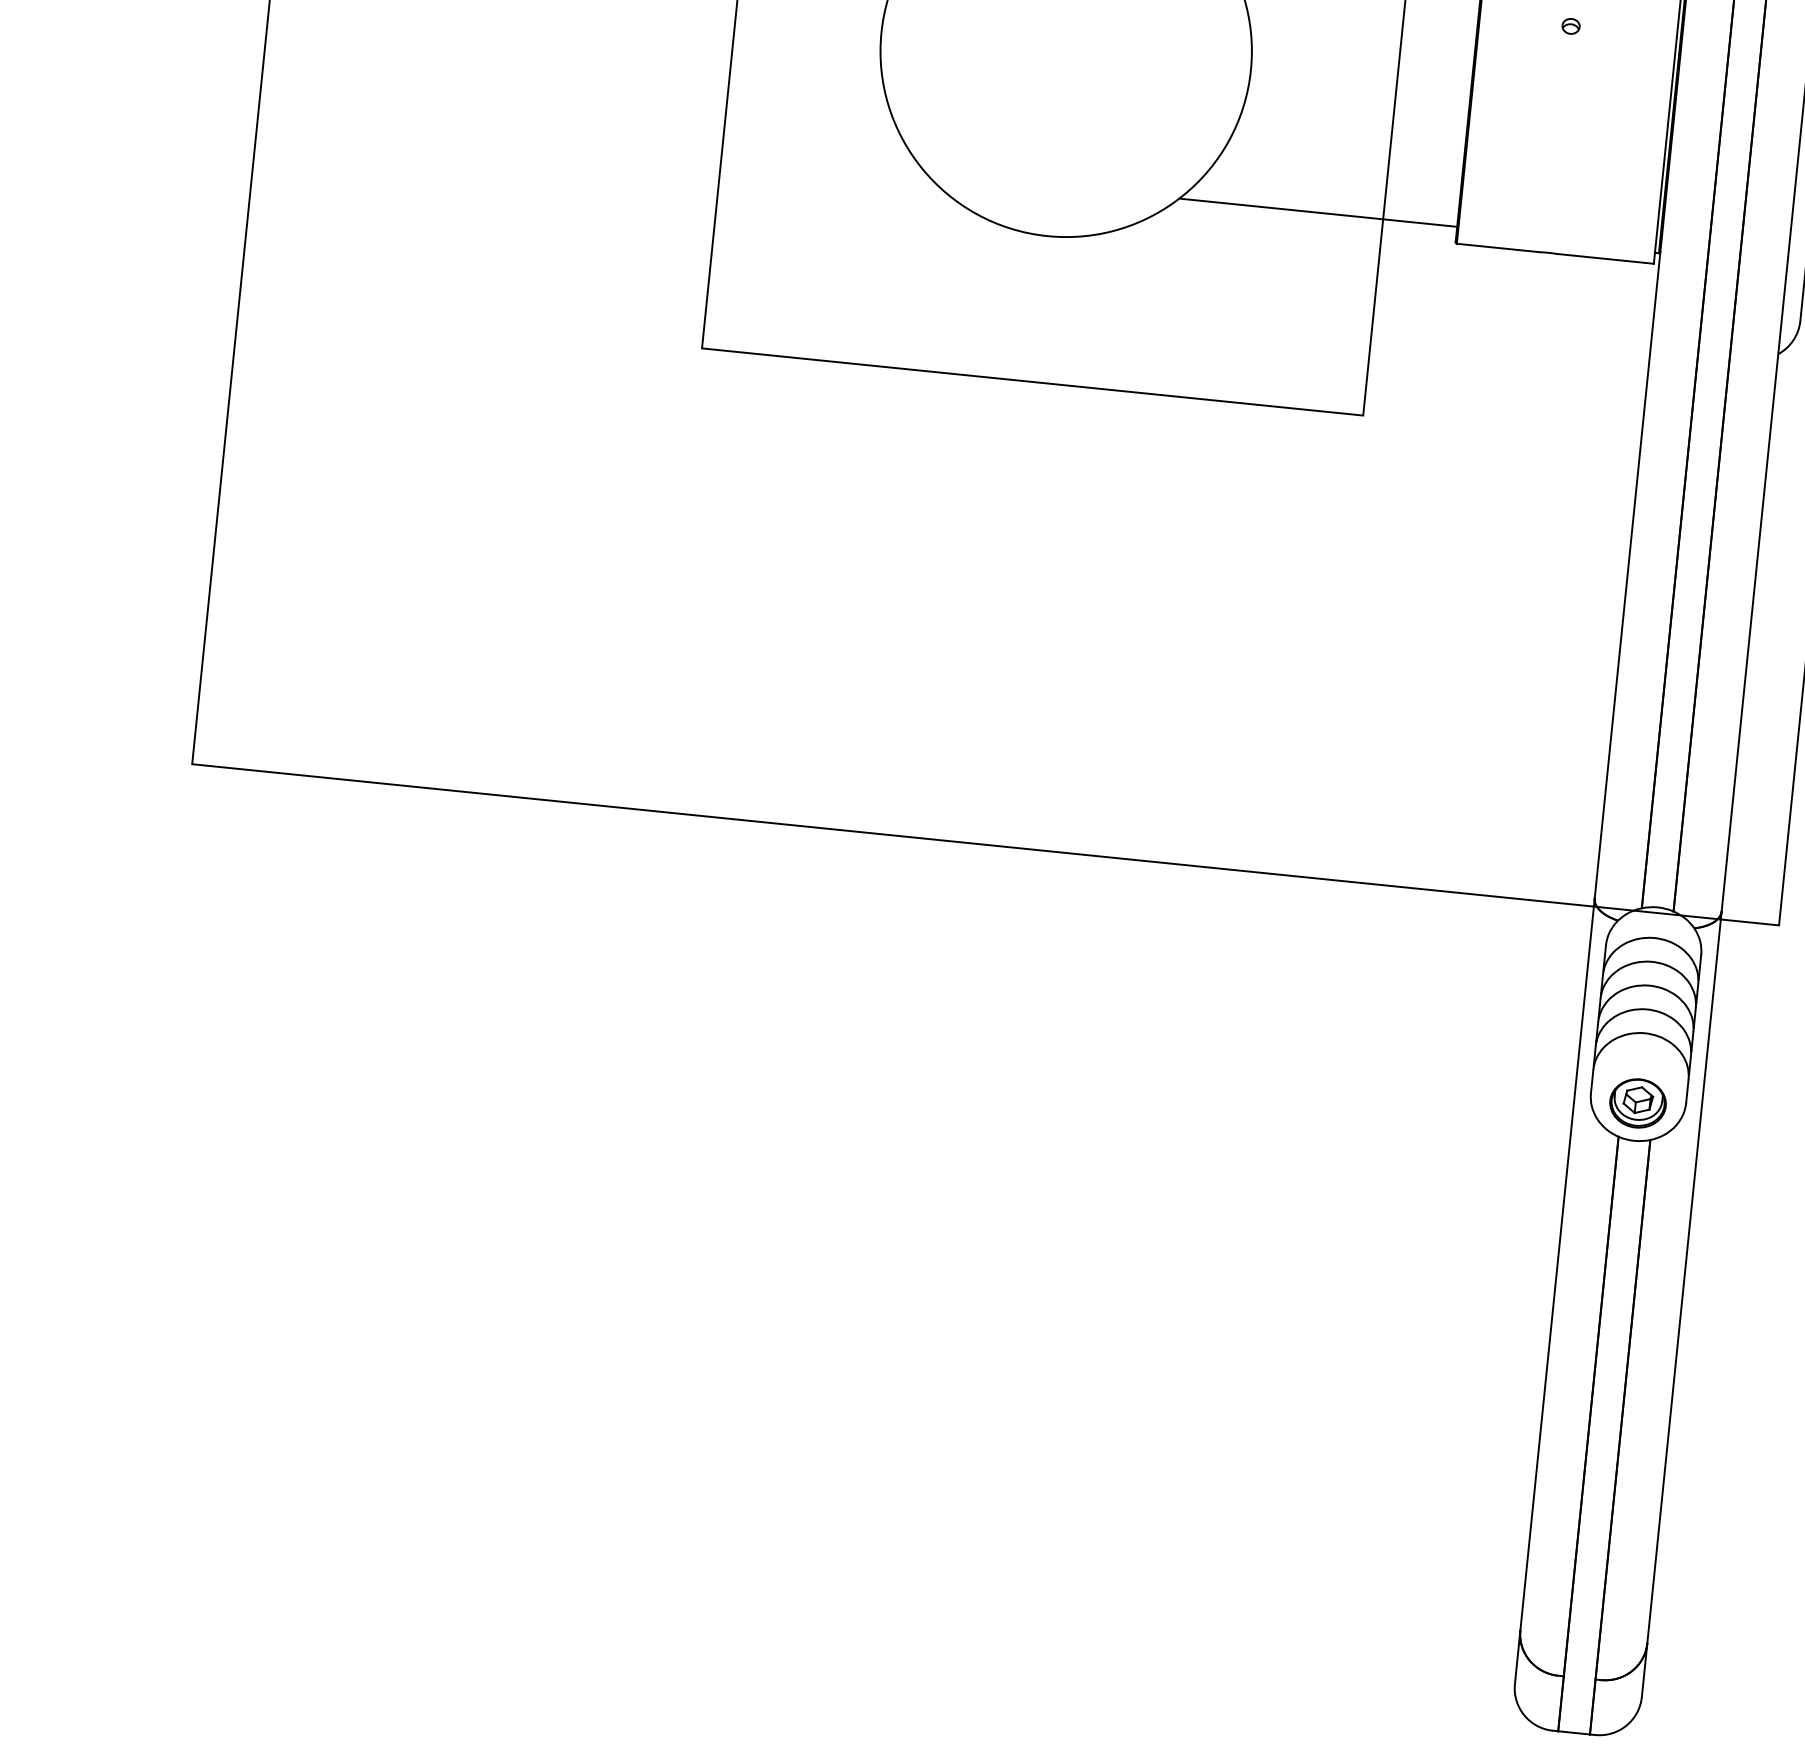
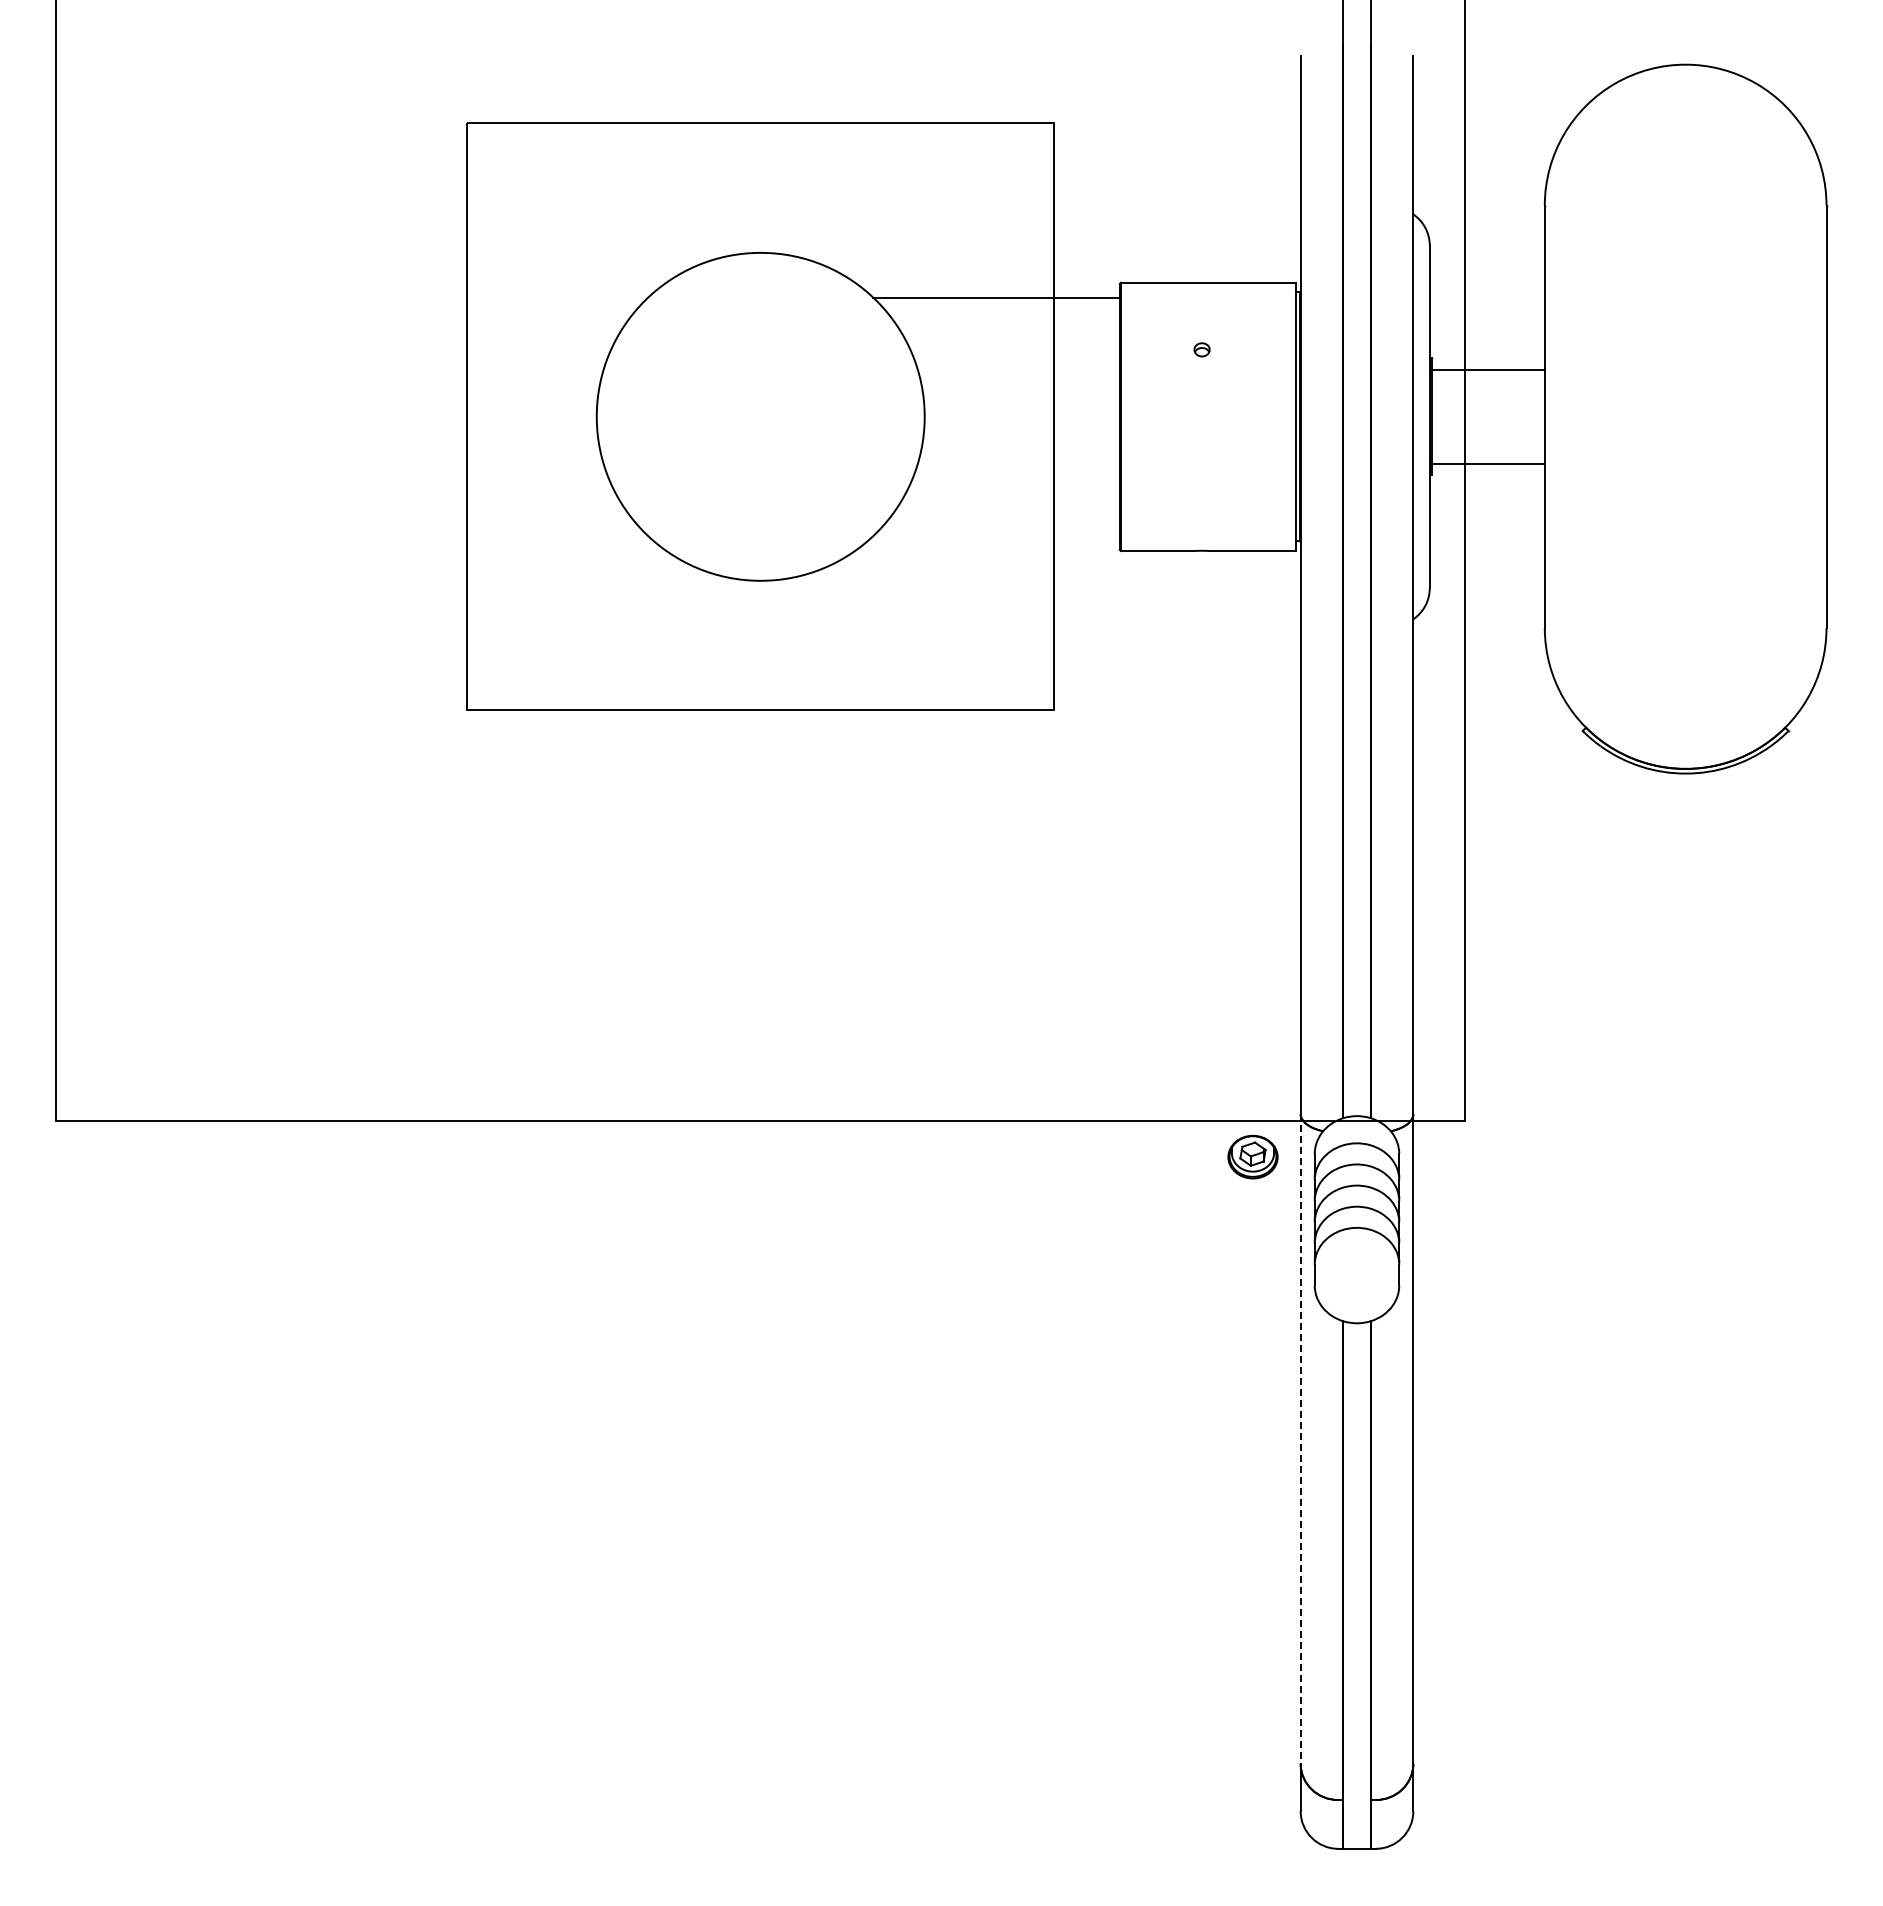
line: (1318, 213) -> (996, 536), removed
part: (1637, 1102) -> (1252, 1156), moved
line: (1557, 1264) -> (1300, 1438), solid -> dashed

